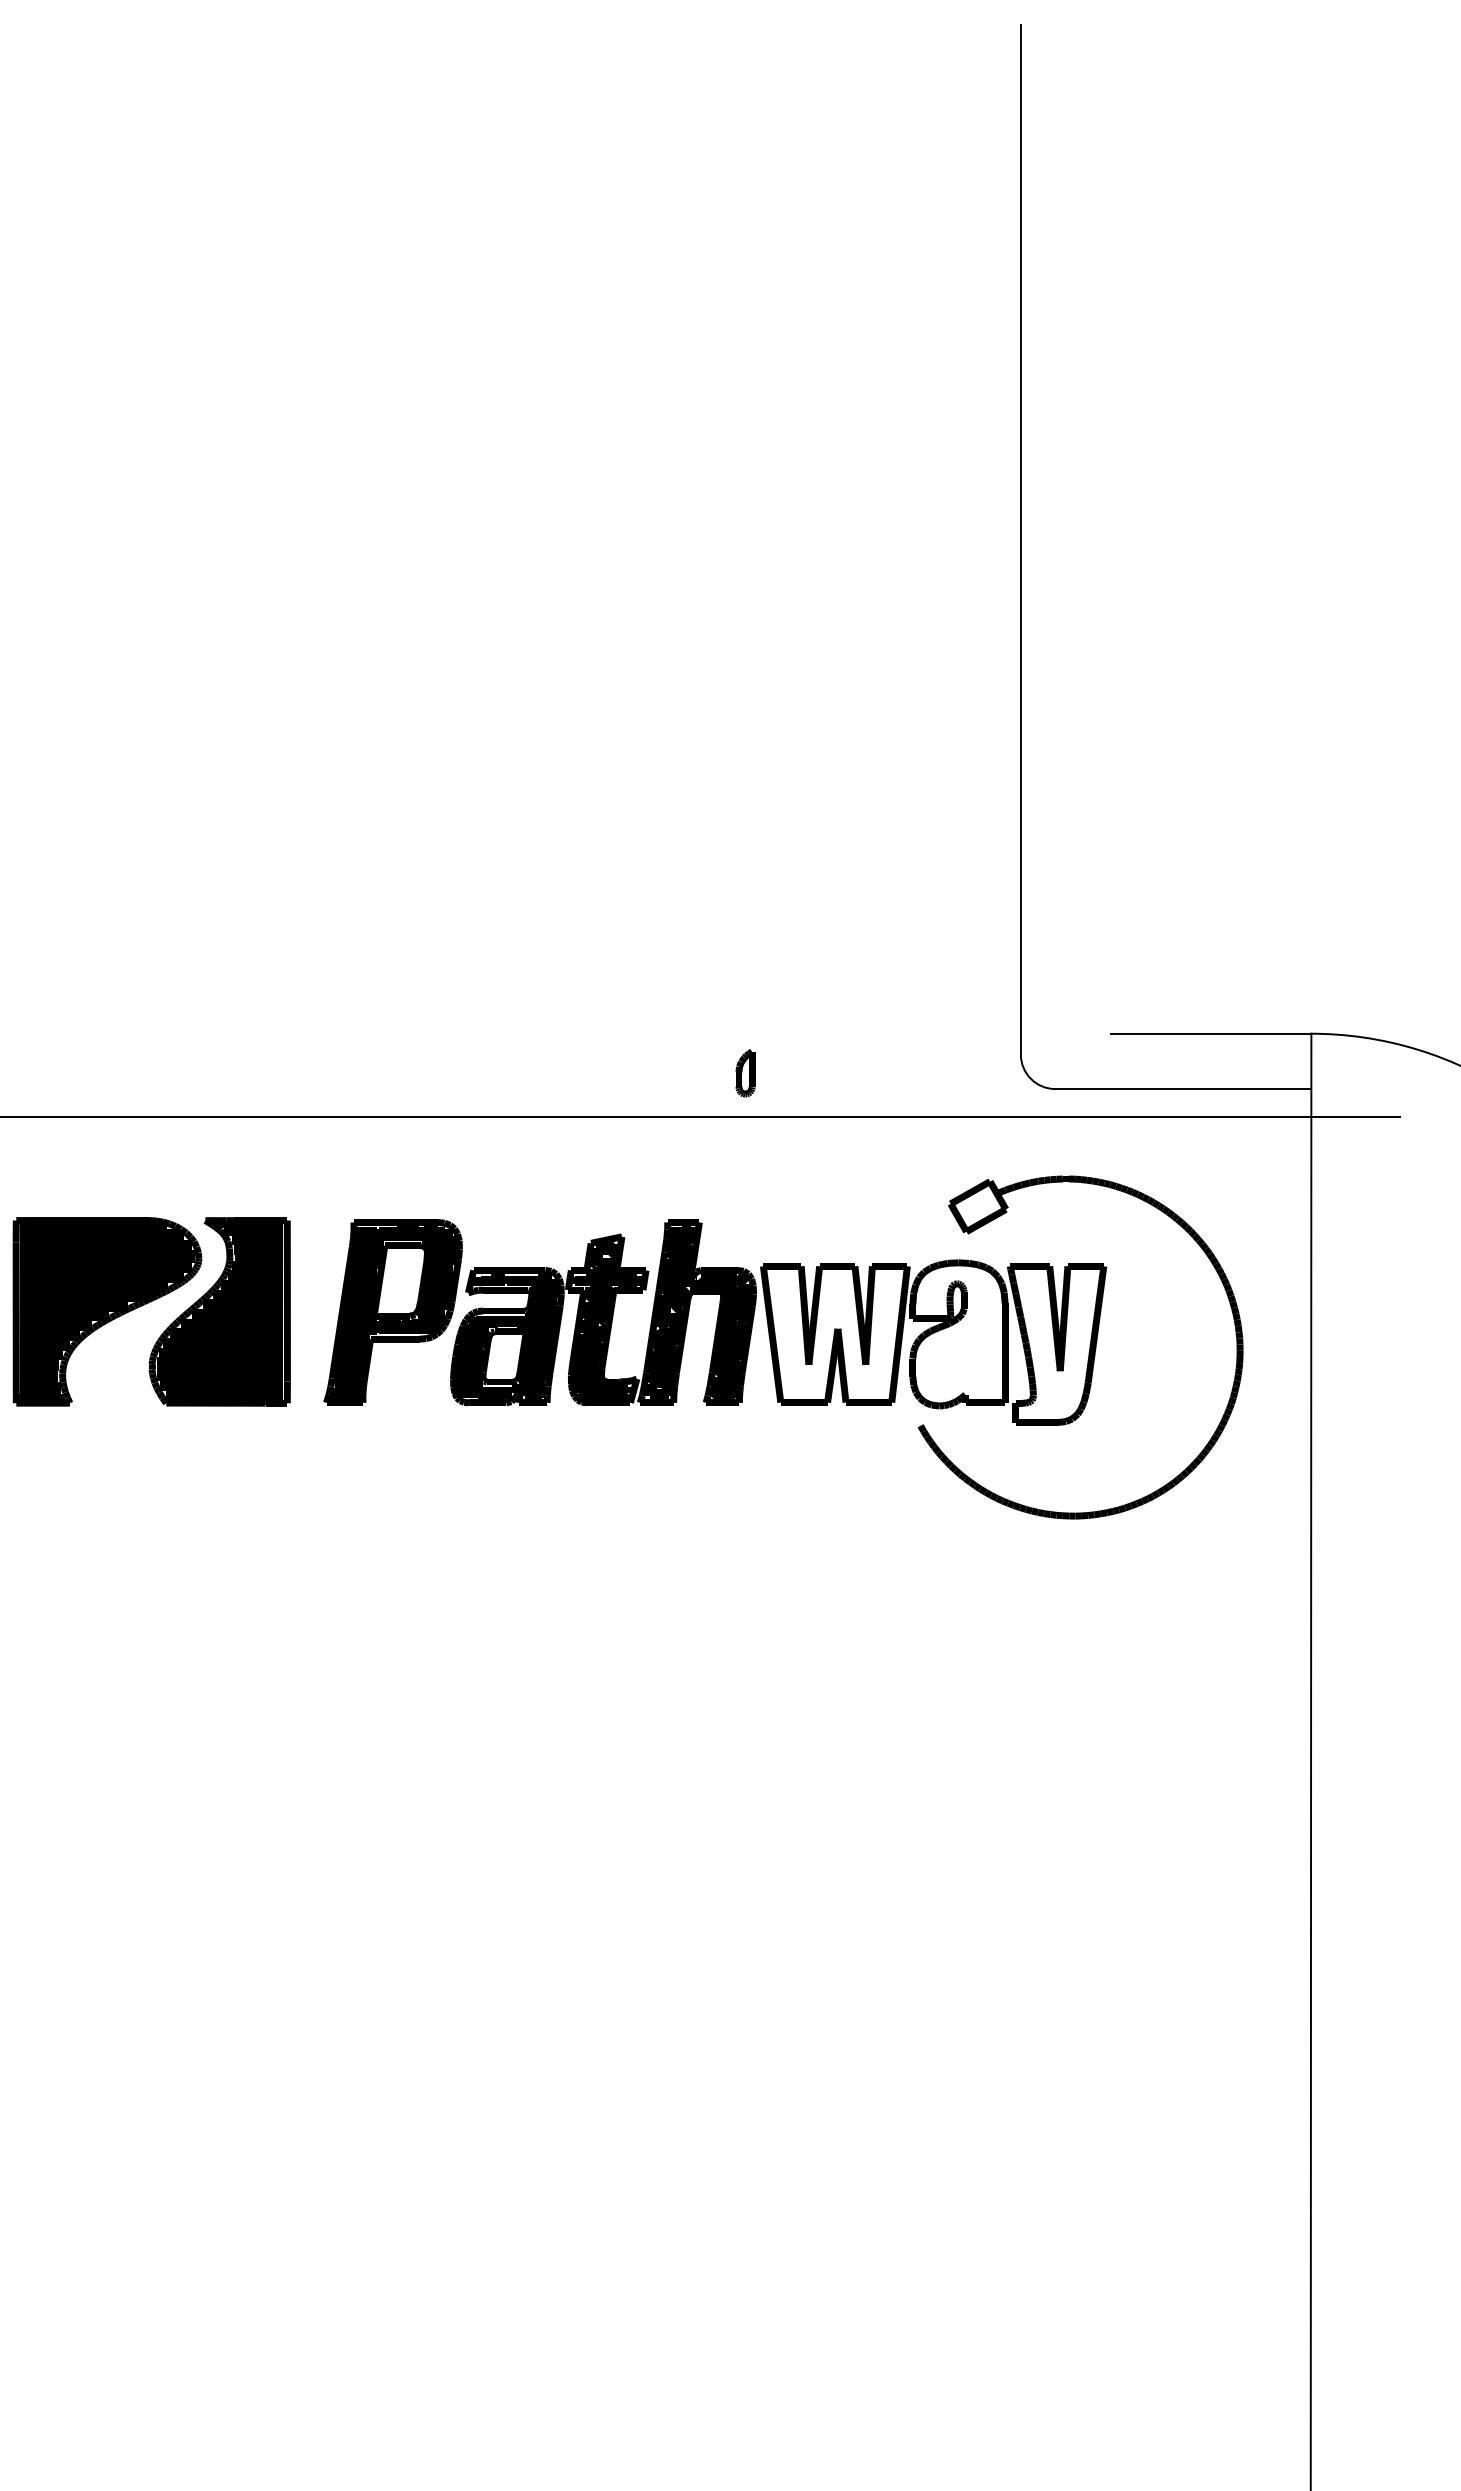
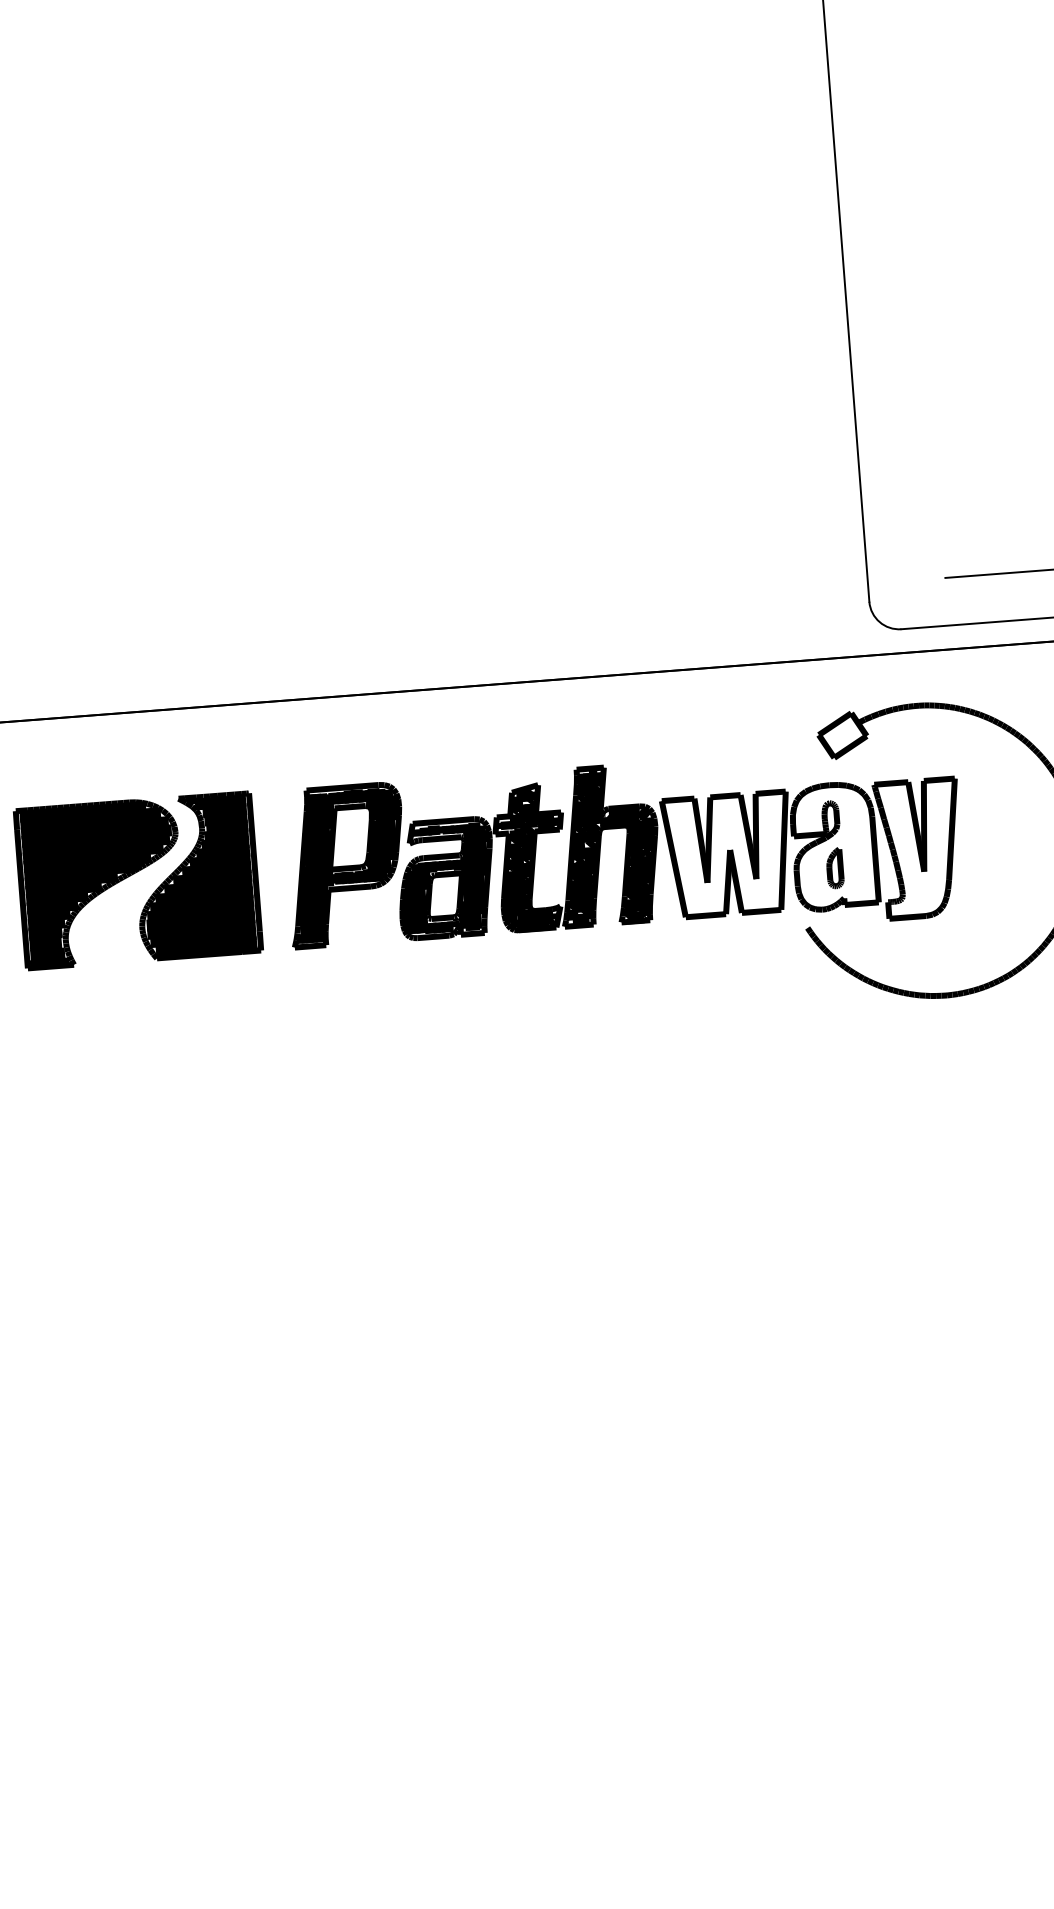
part: (745, 1073) -> (835, 868), moved

